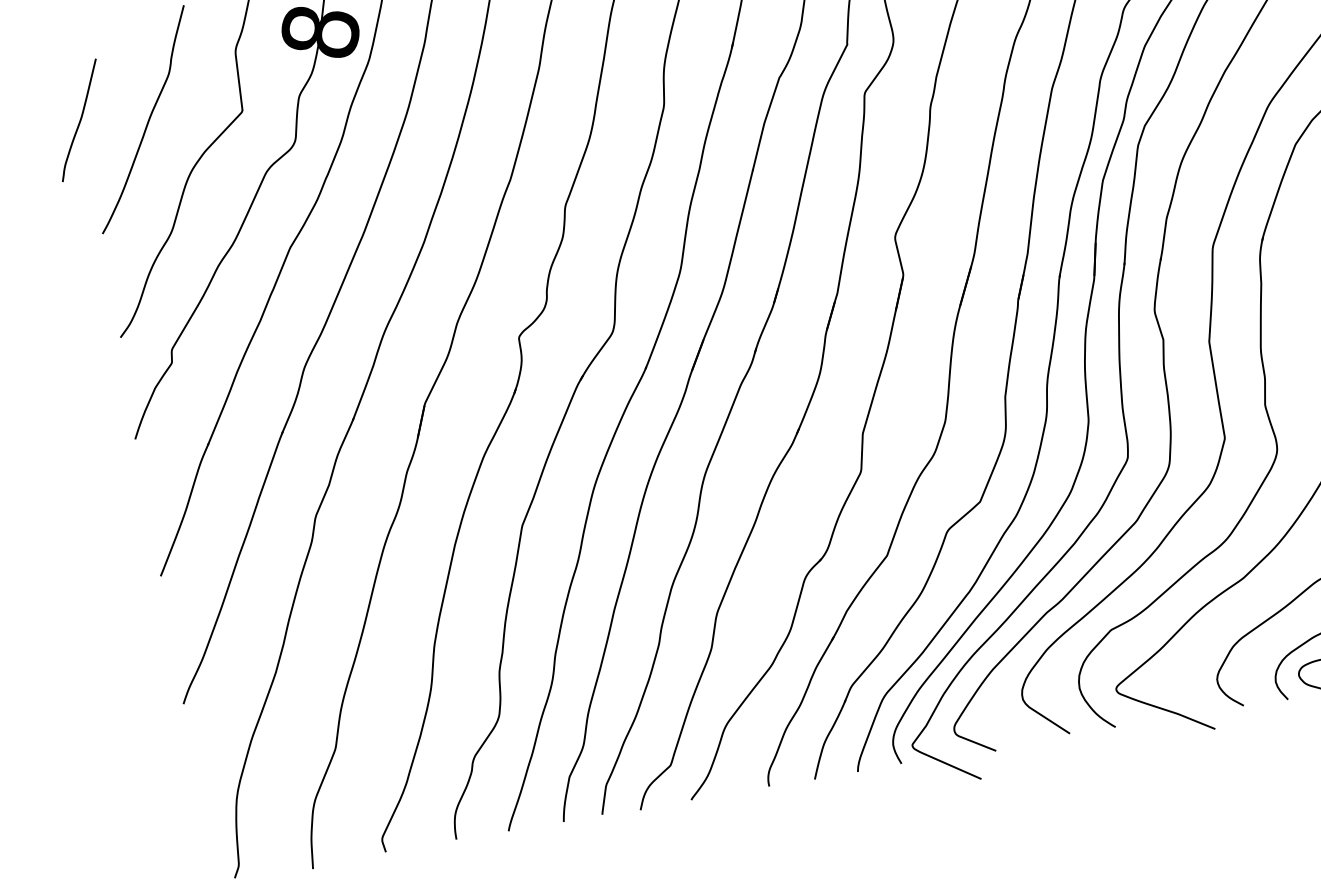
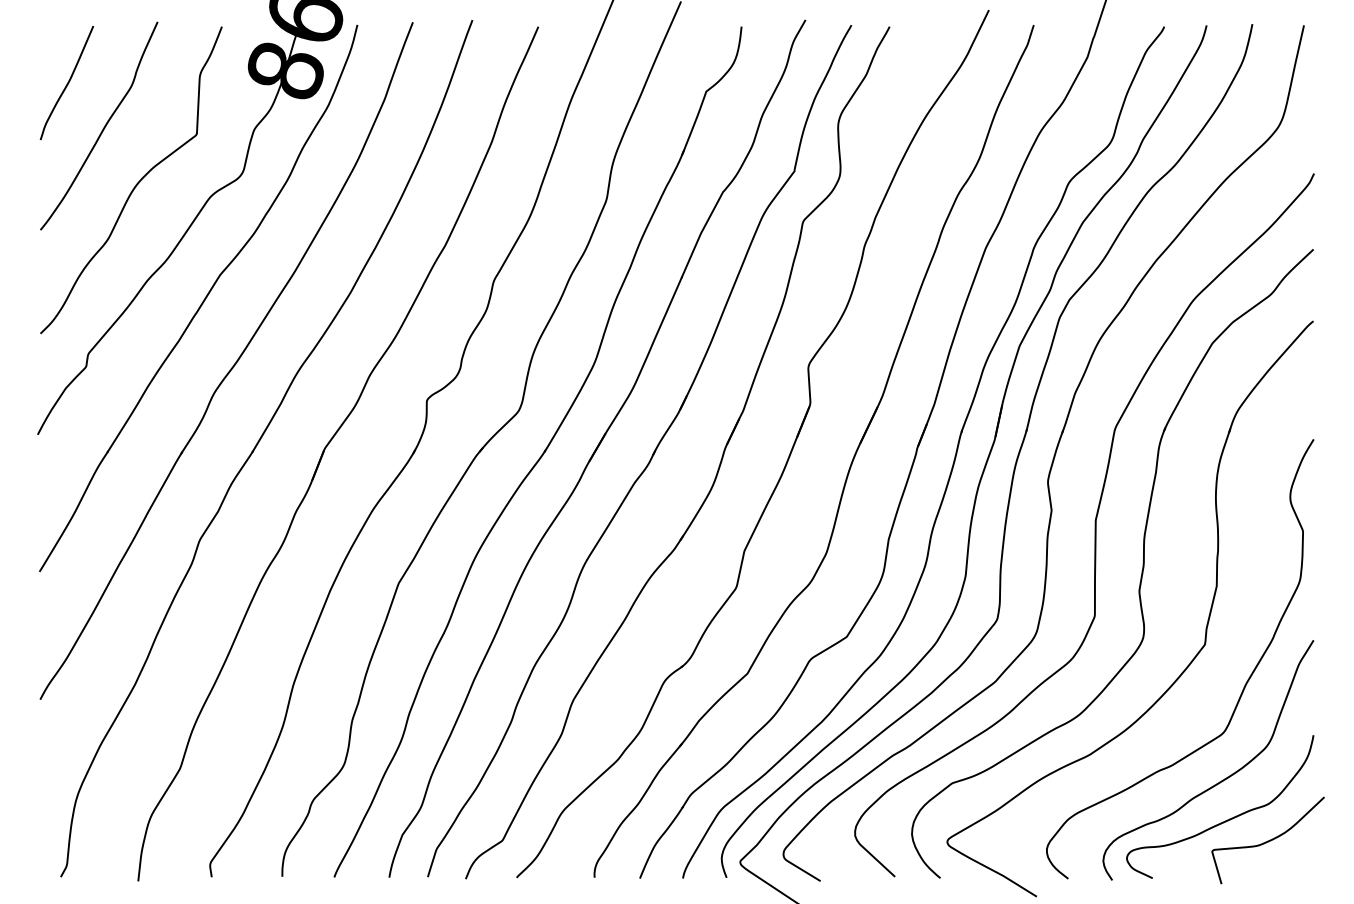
curve: (79, 119) -> (67, 82), moved

